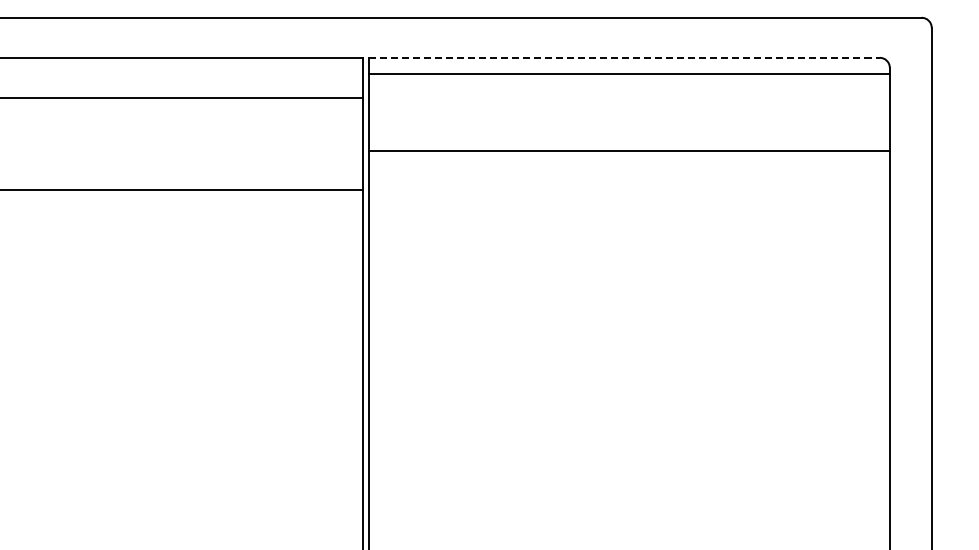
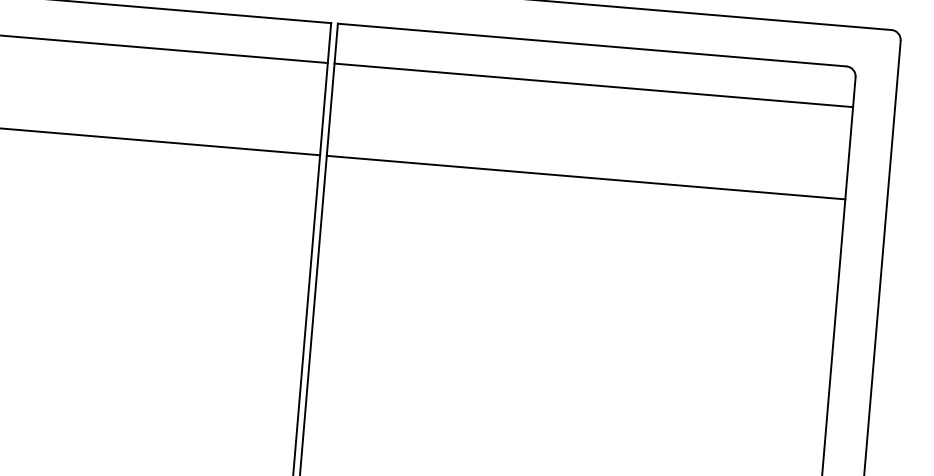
line: (625, 57) -> (593, 44), dashed -> solid
line: (629, 73) -> (593, 84), moved
line: (629, 151) -> (585, 177), moved

